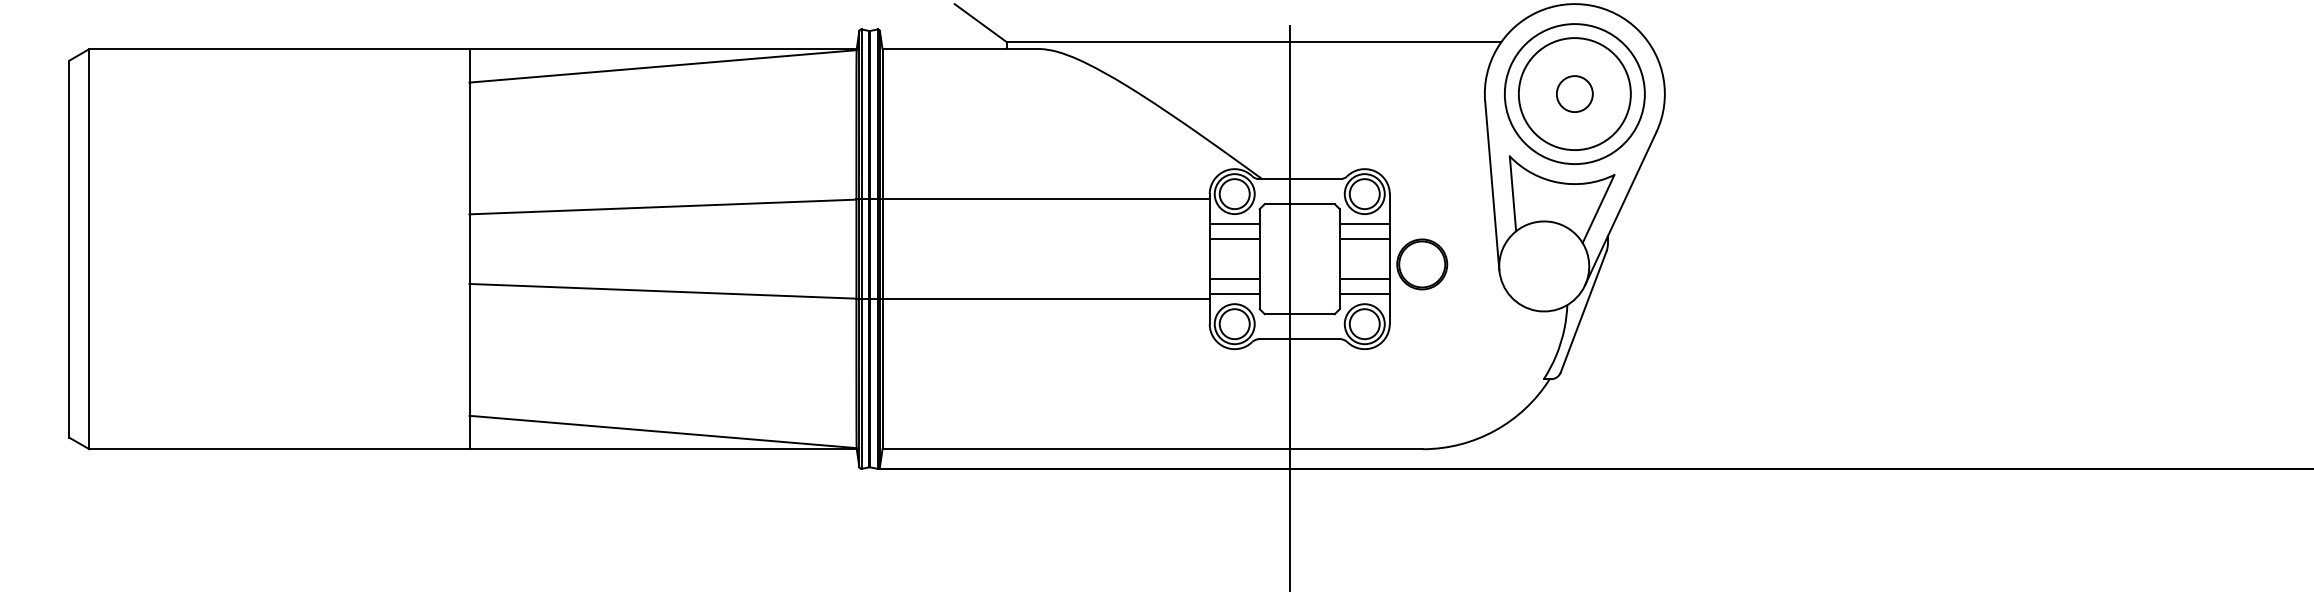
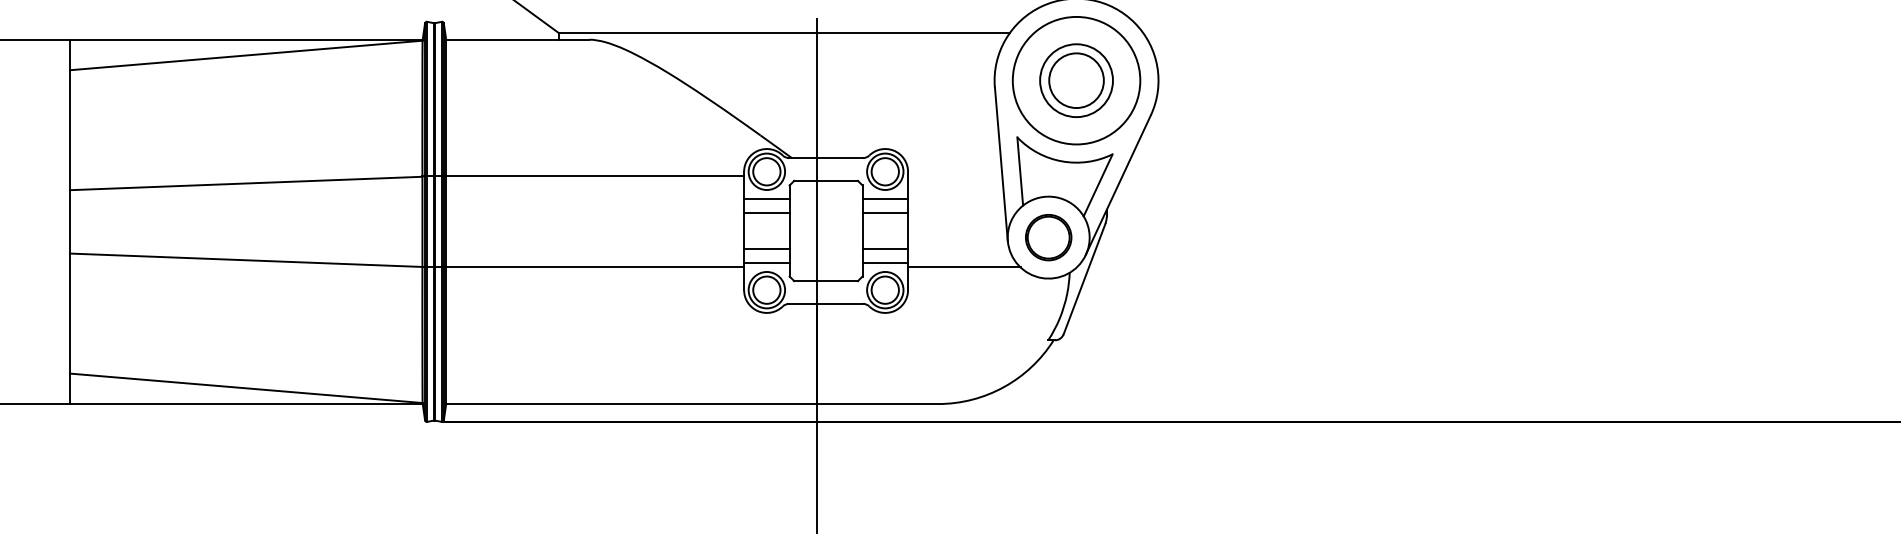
circle: (1574, 94) -> (1076, 81), size x0.71
circle: (1574, 94) -> (1076, 81), size x1.67
part: (1422, 264) -> (1048, 237), moved
line: (1451, 299) -> (964, 267), added

